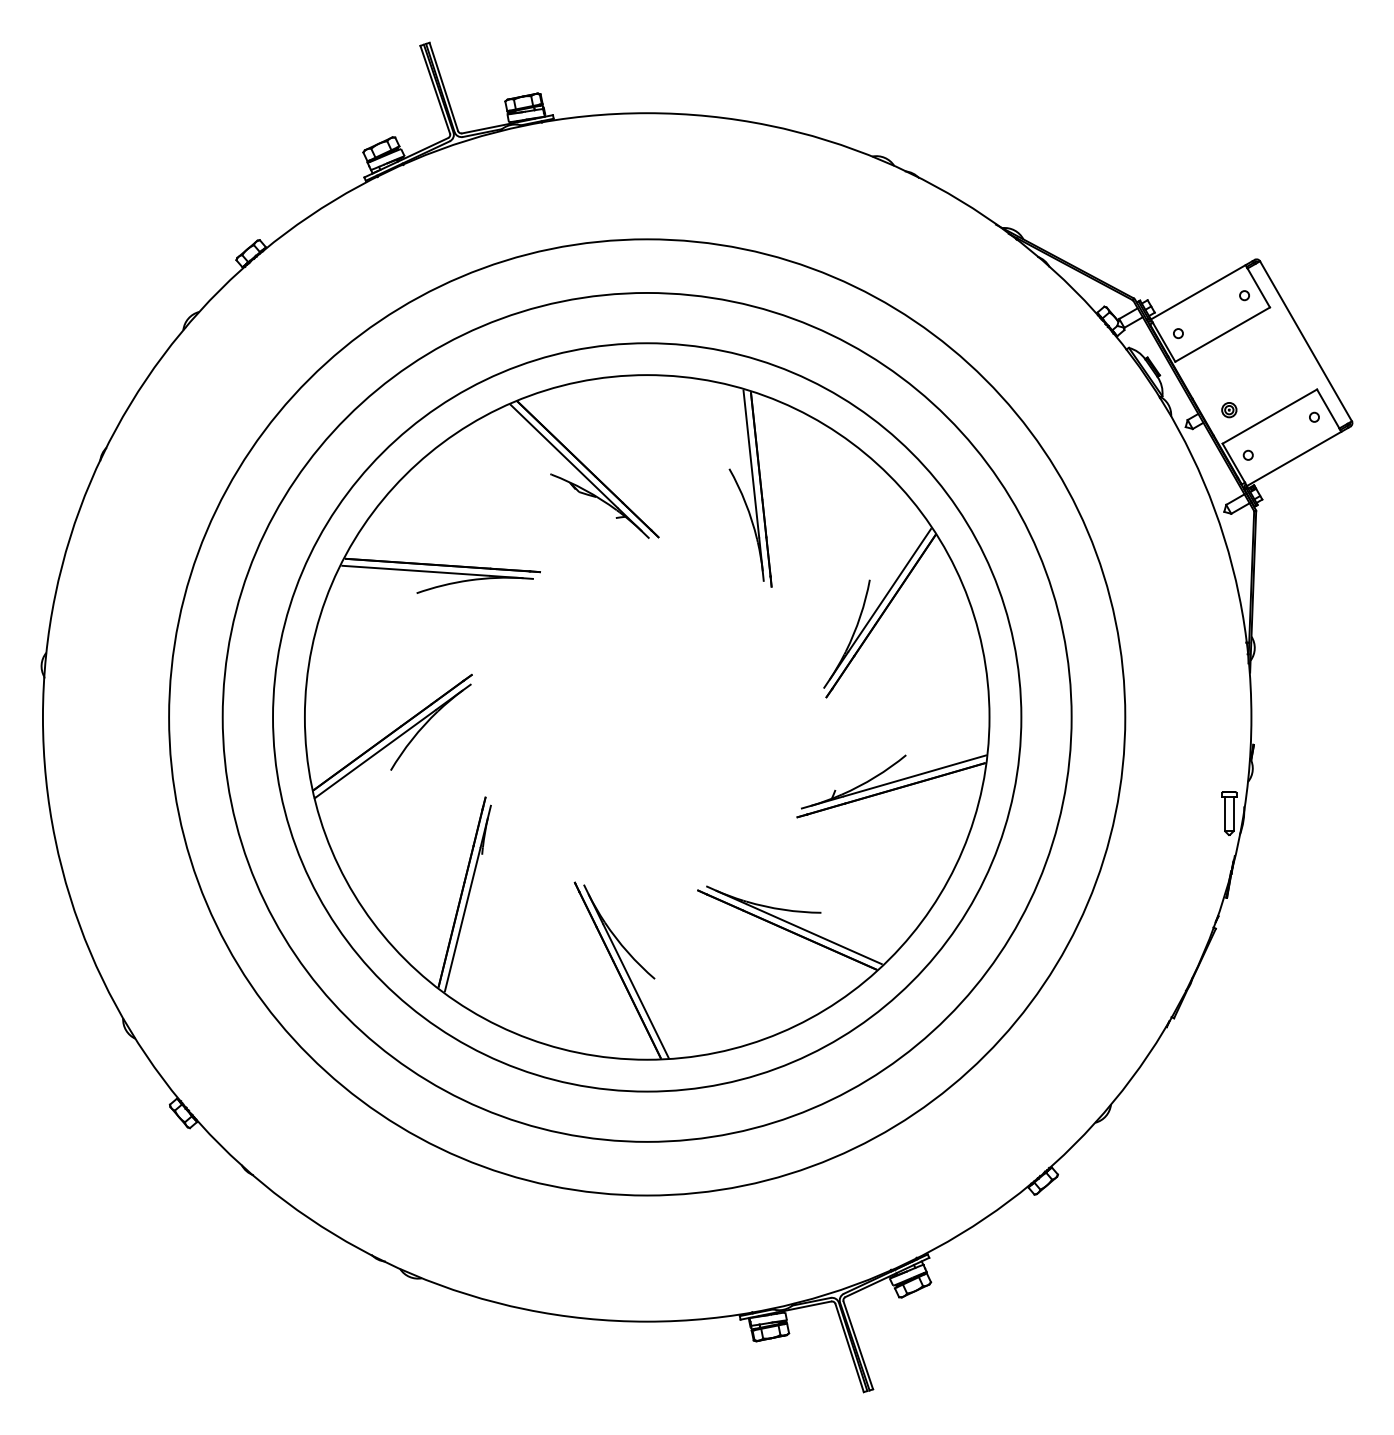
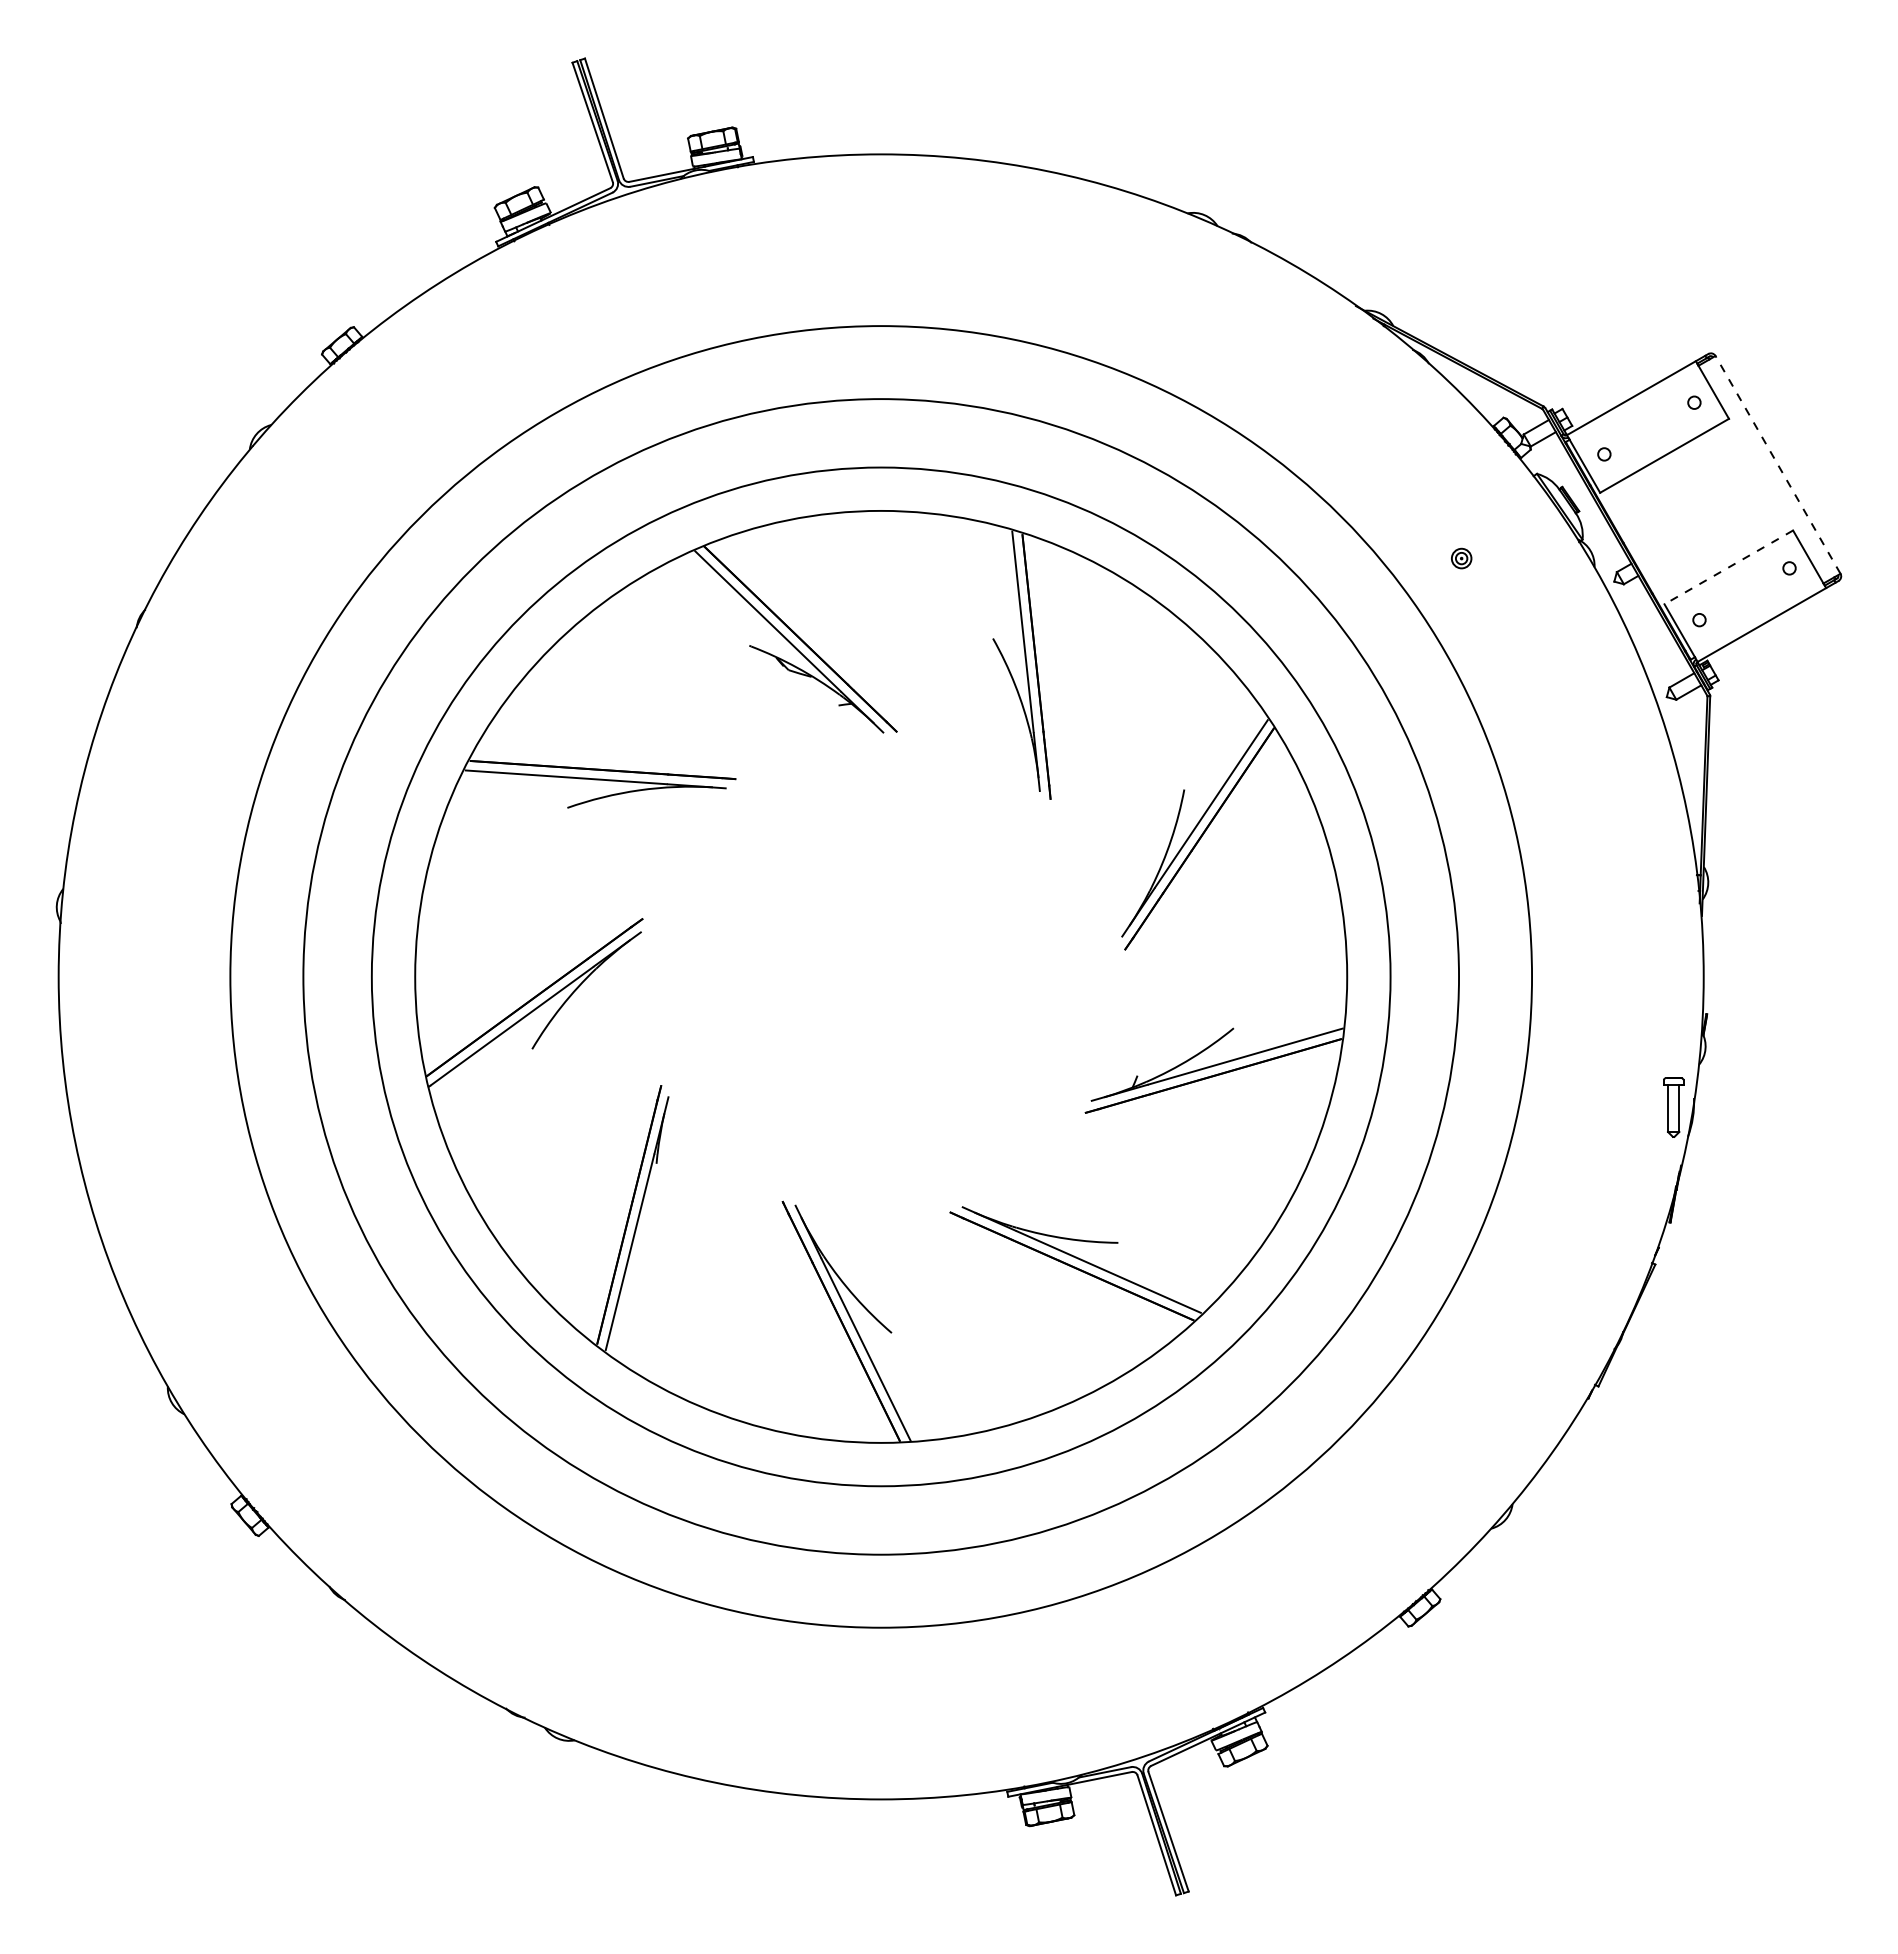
line: (1306, 341) -> (1778, 464), solid -> dashed
part: (1229, 410) -> (1461, 558), moved
line: (1269, 416) -> (1728, 567), solid -> dashed

